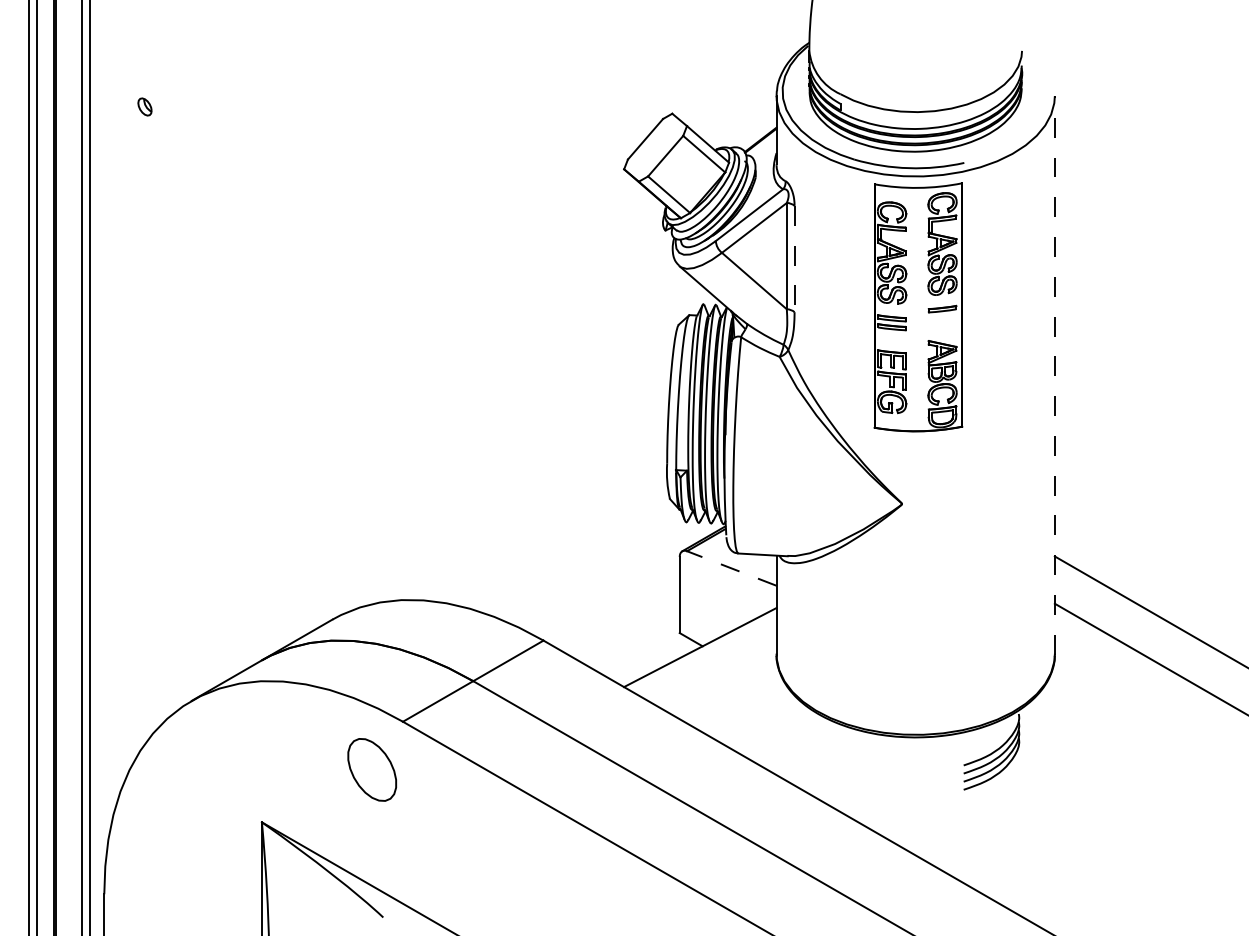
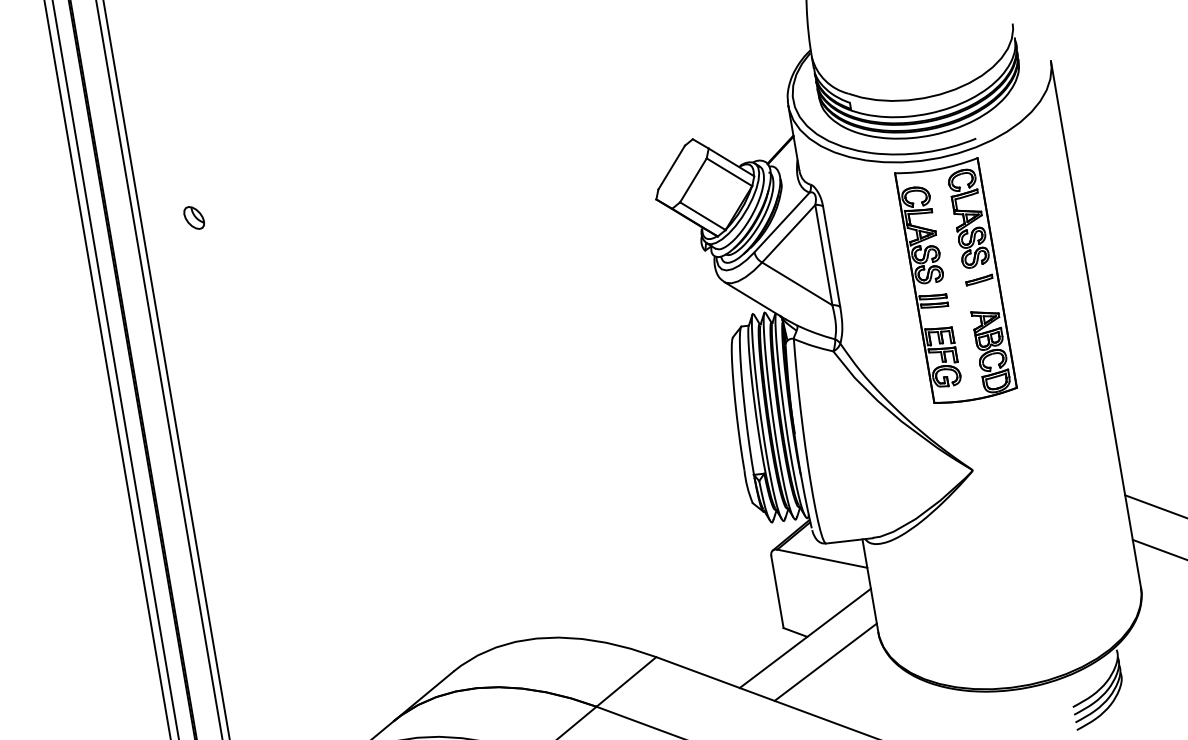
part: (144, 106) -> (193, 217), size x1.43
line: (794, 259) -> (831, 257), dashed -> solid
line: (1054, 374) -> (1095, 323), dashed -> solid
line: (731, 568) -> (822, 558), dashed -> solid
line: (716, 675) -> (825, 662), added

